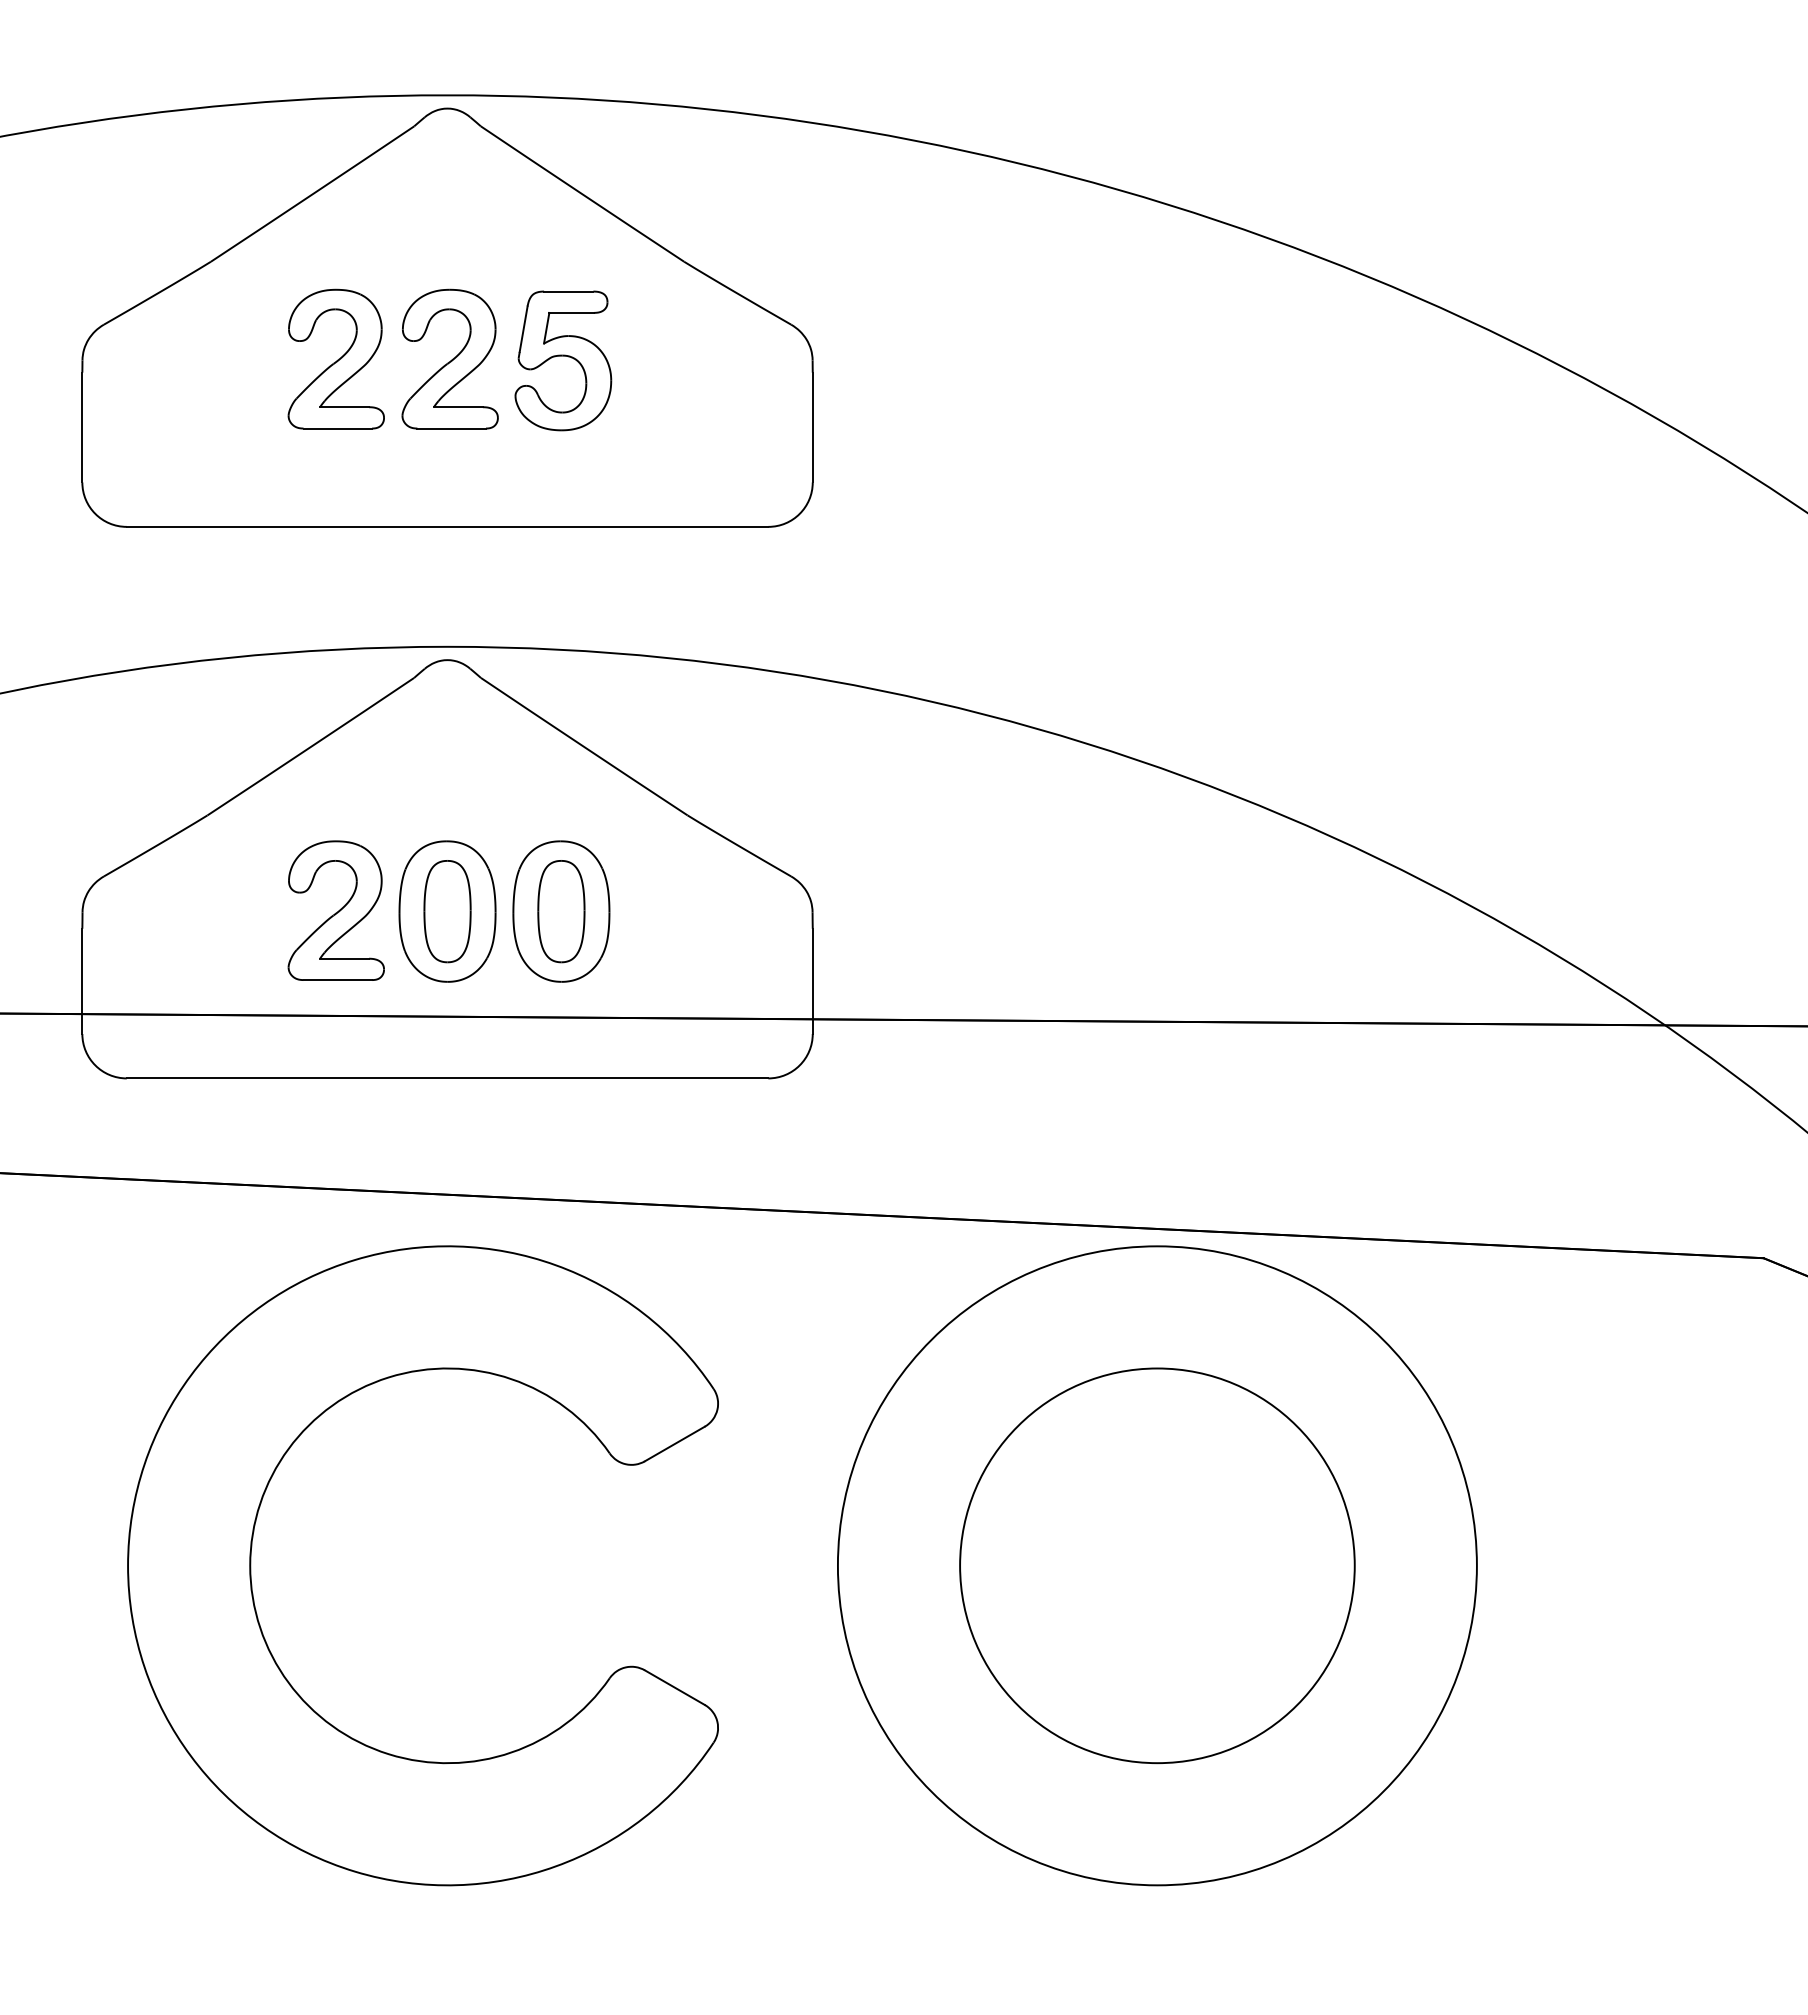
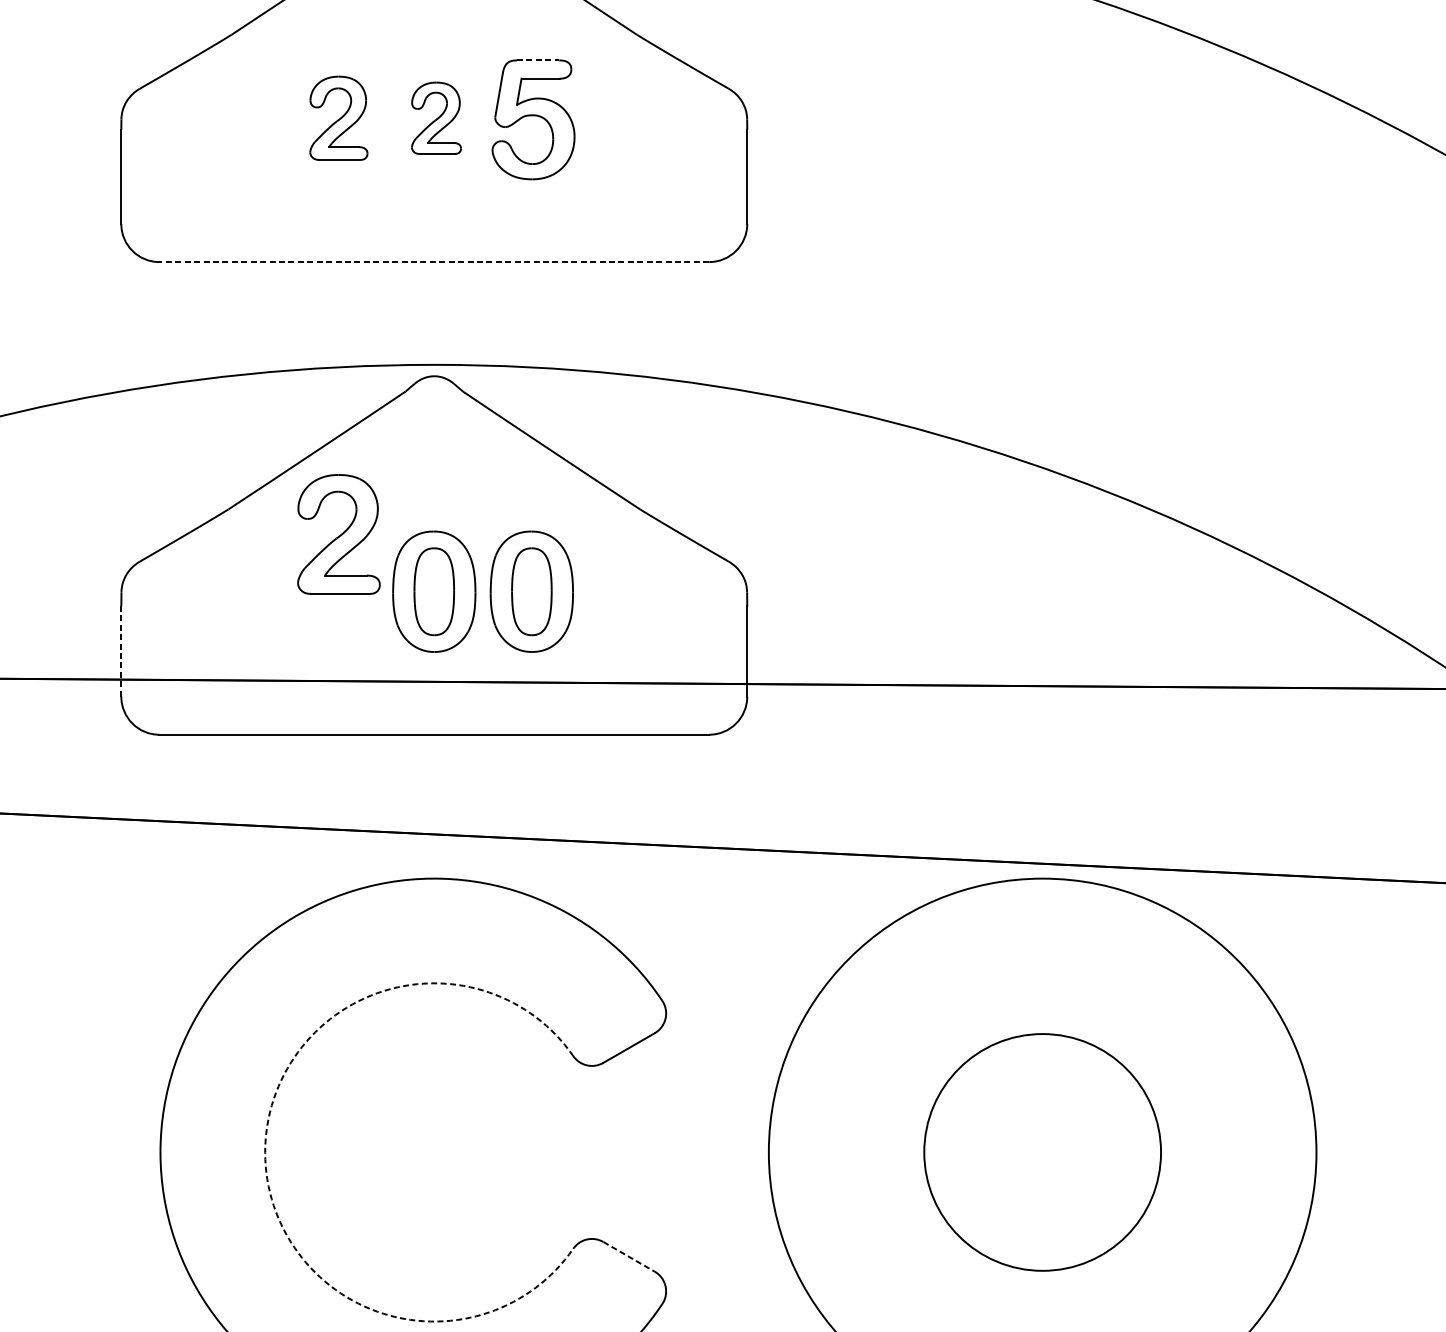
line: (568, 291) -> (537, 60), solid -> dashed
part: (335, 358) -> (338, 117), size x0.7
part: (449, 358) -> (435, 117), size x0.6
line: (447, 526) -> (434, 261), solid -> dashed
part: (335, 910) -> (338, 534), moved
line: (82, 981) -> (121, 651), solid -> dashed
arc: (250, 1565) -> (265, 1152), solid -> dashed
circle: (1157, 1565) -> (1042, 1152), size x0.7
line: (674, 1687) -> (628, 1256), solid -> dashed

